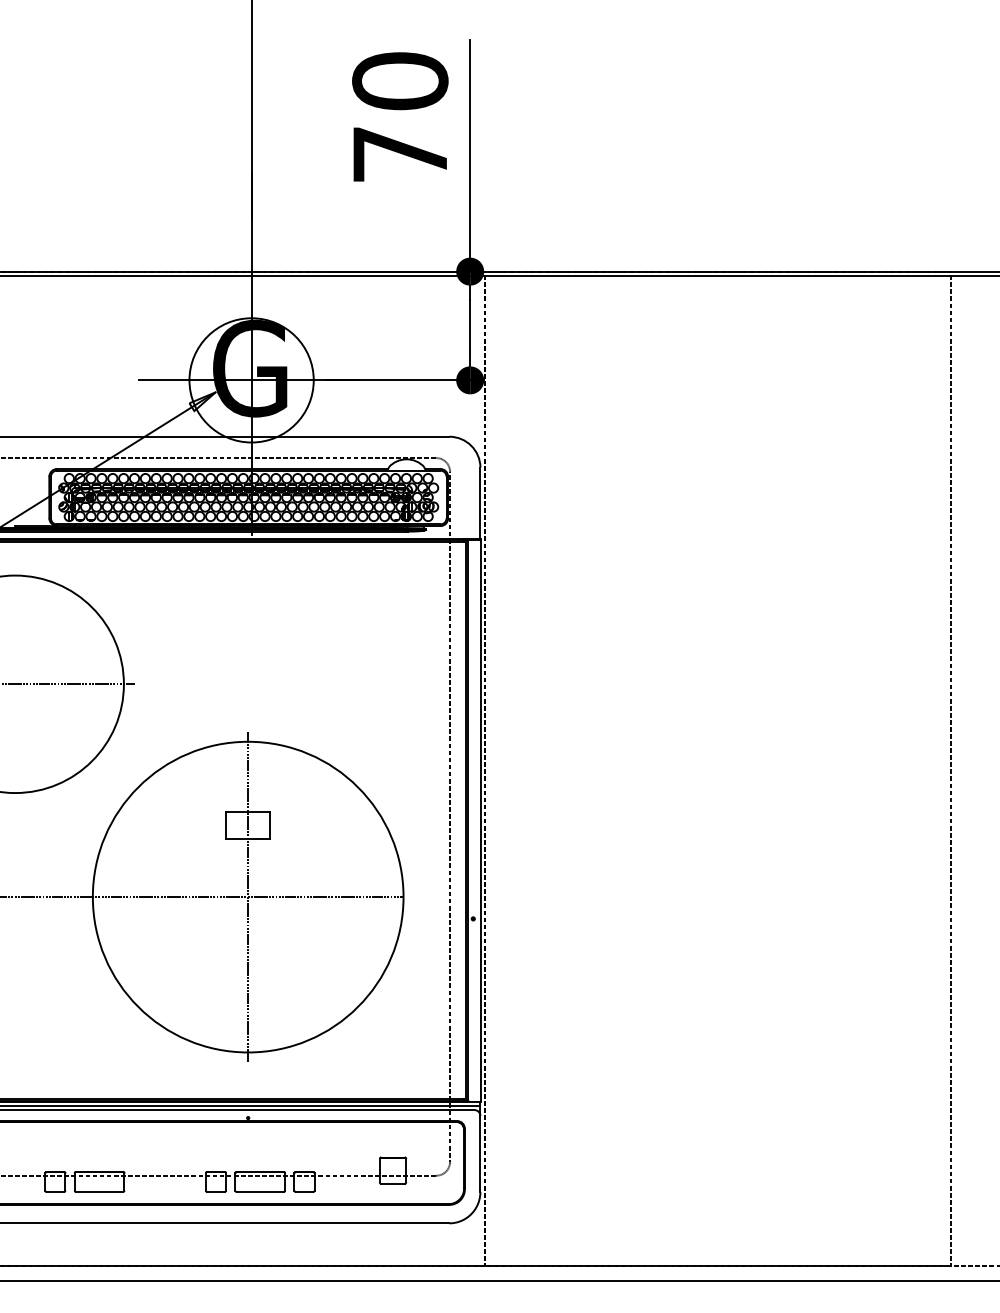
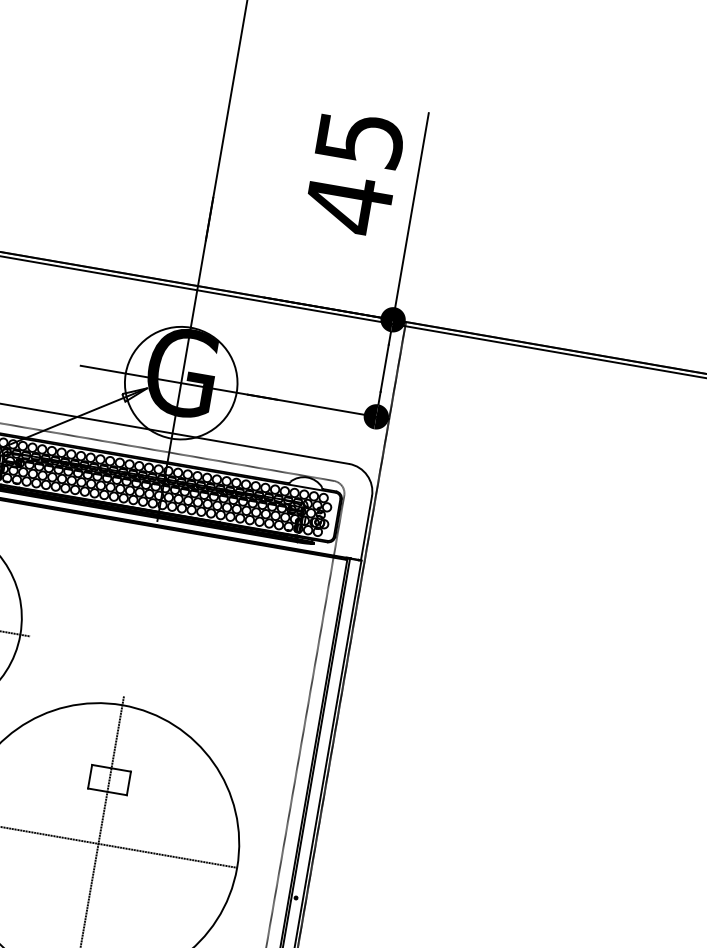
text: (400, 118) -> (354, 172), 70 -> 45

